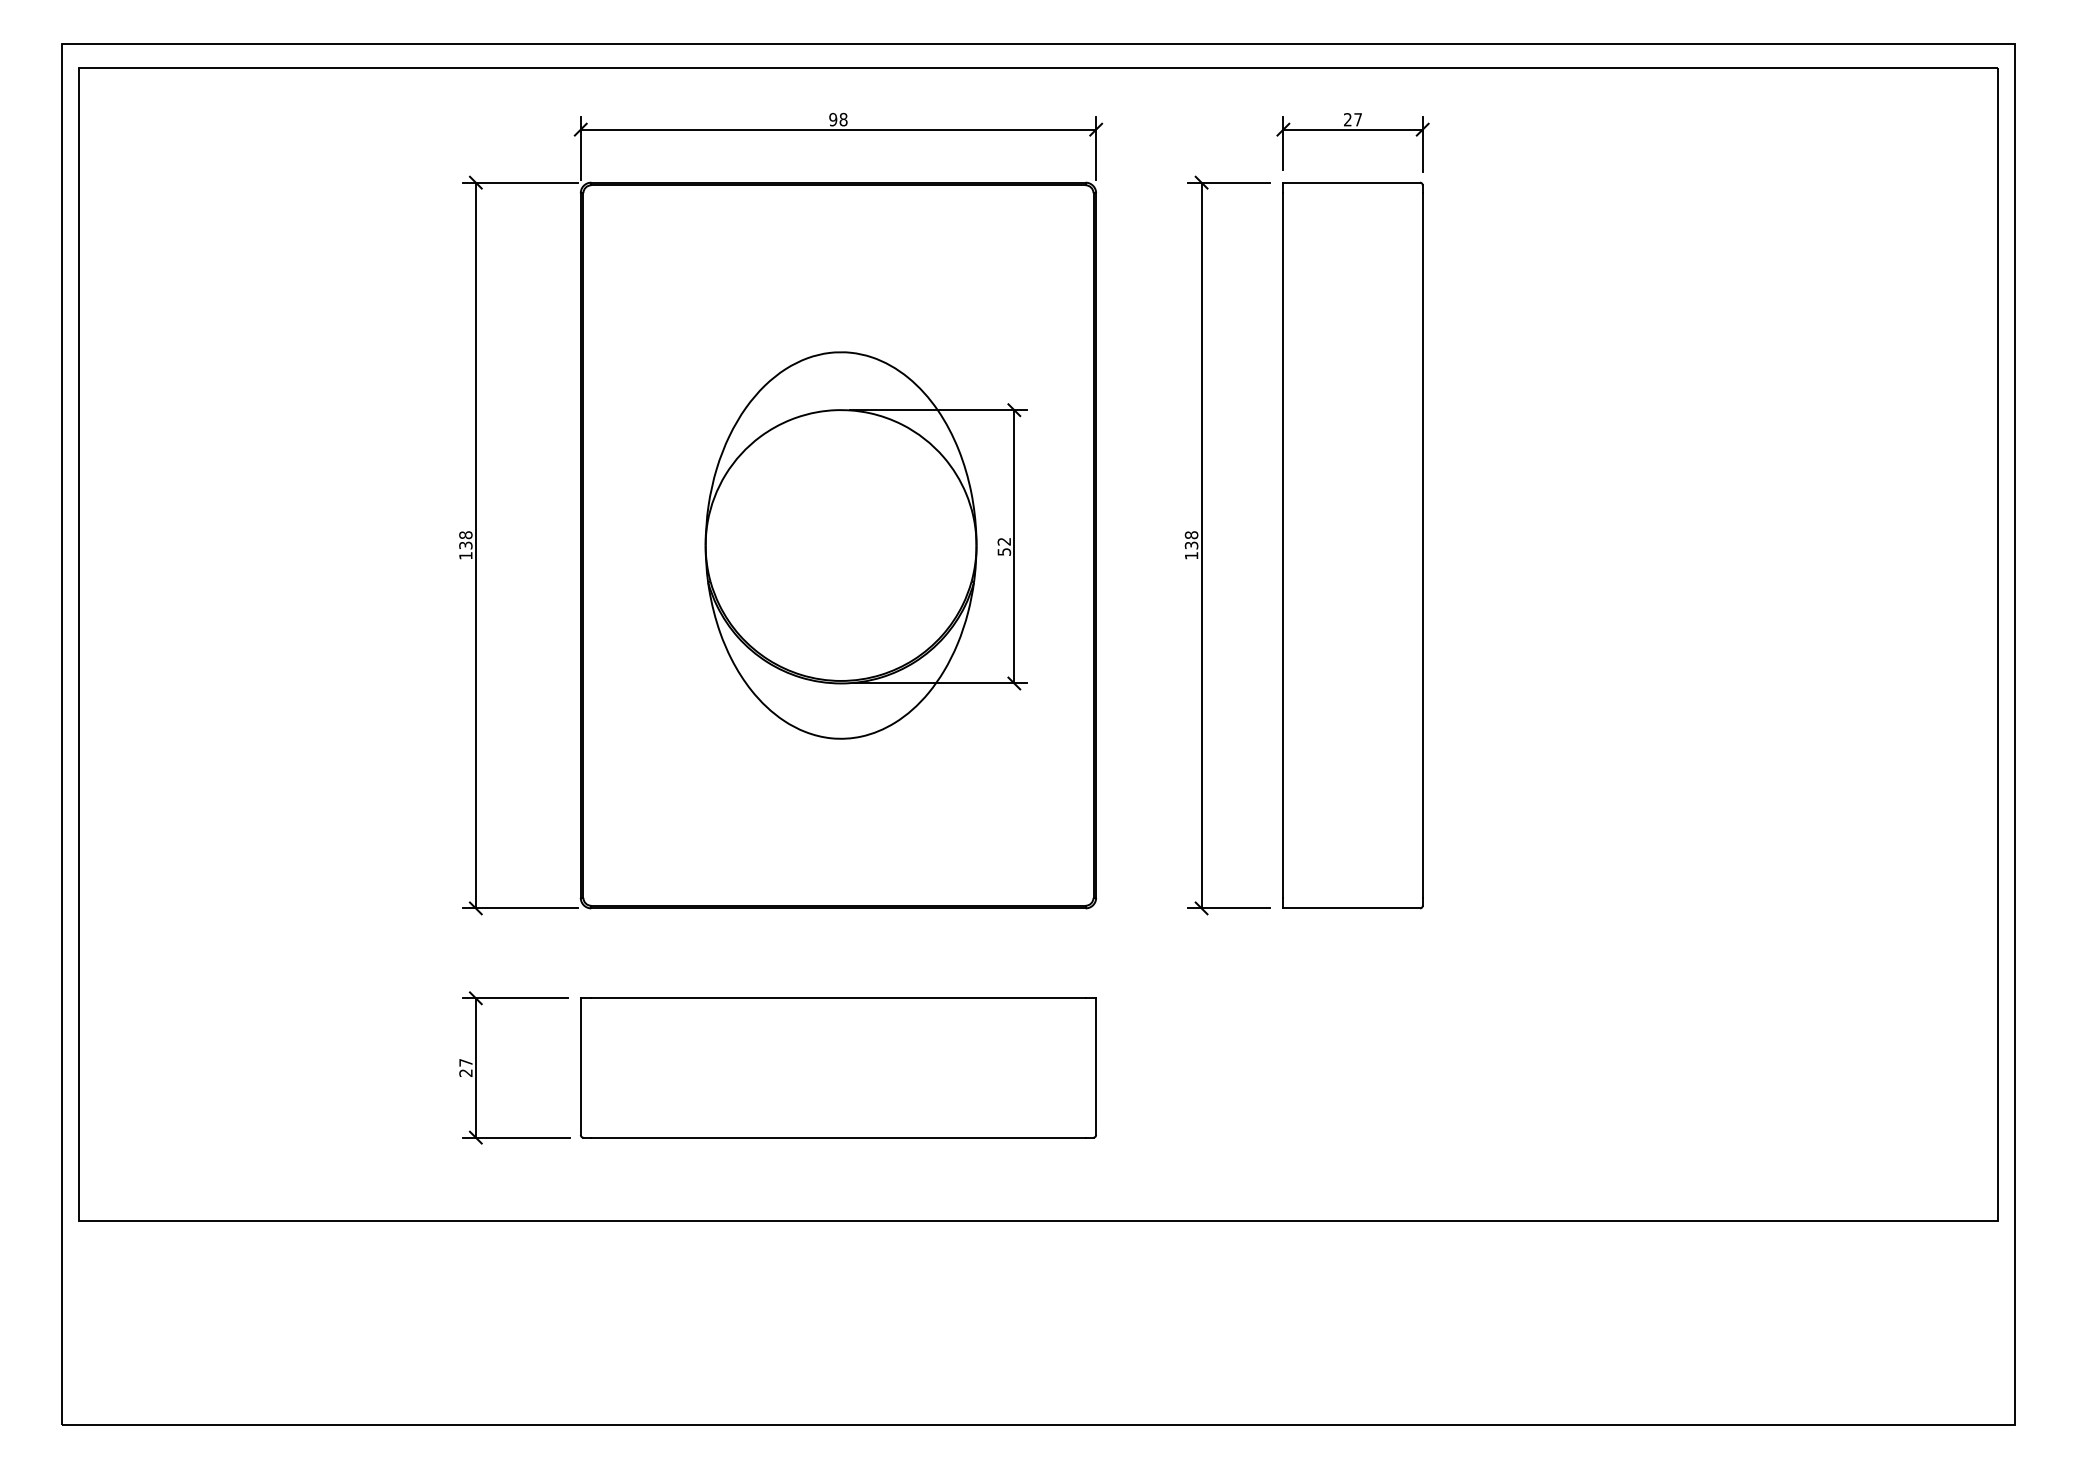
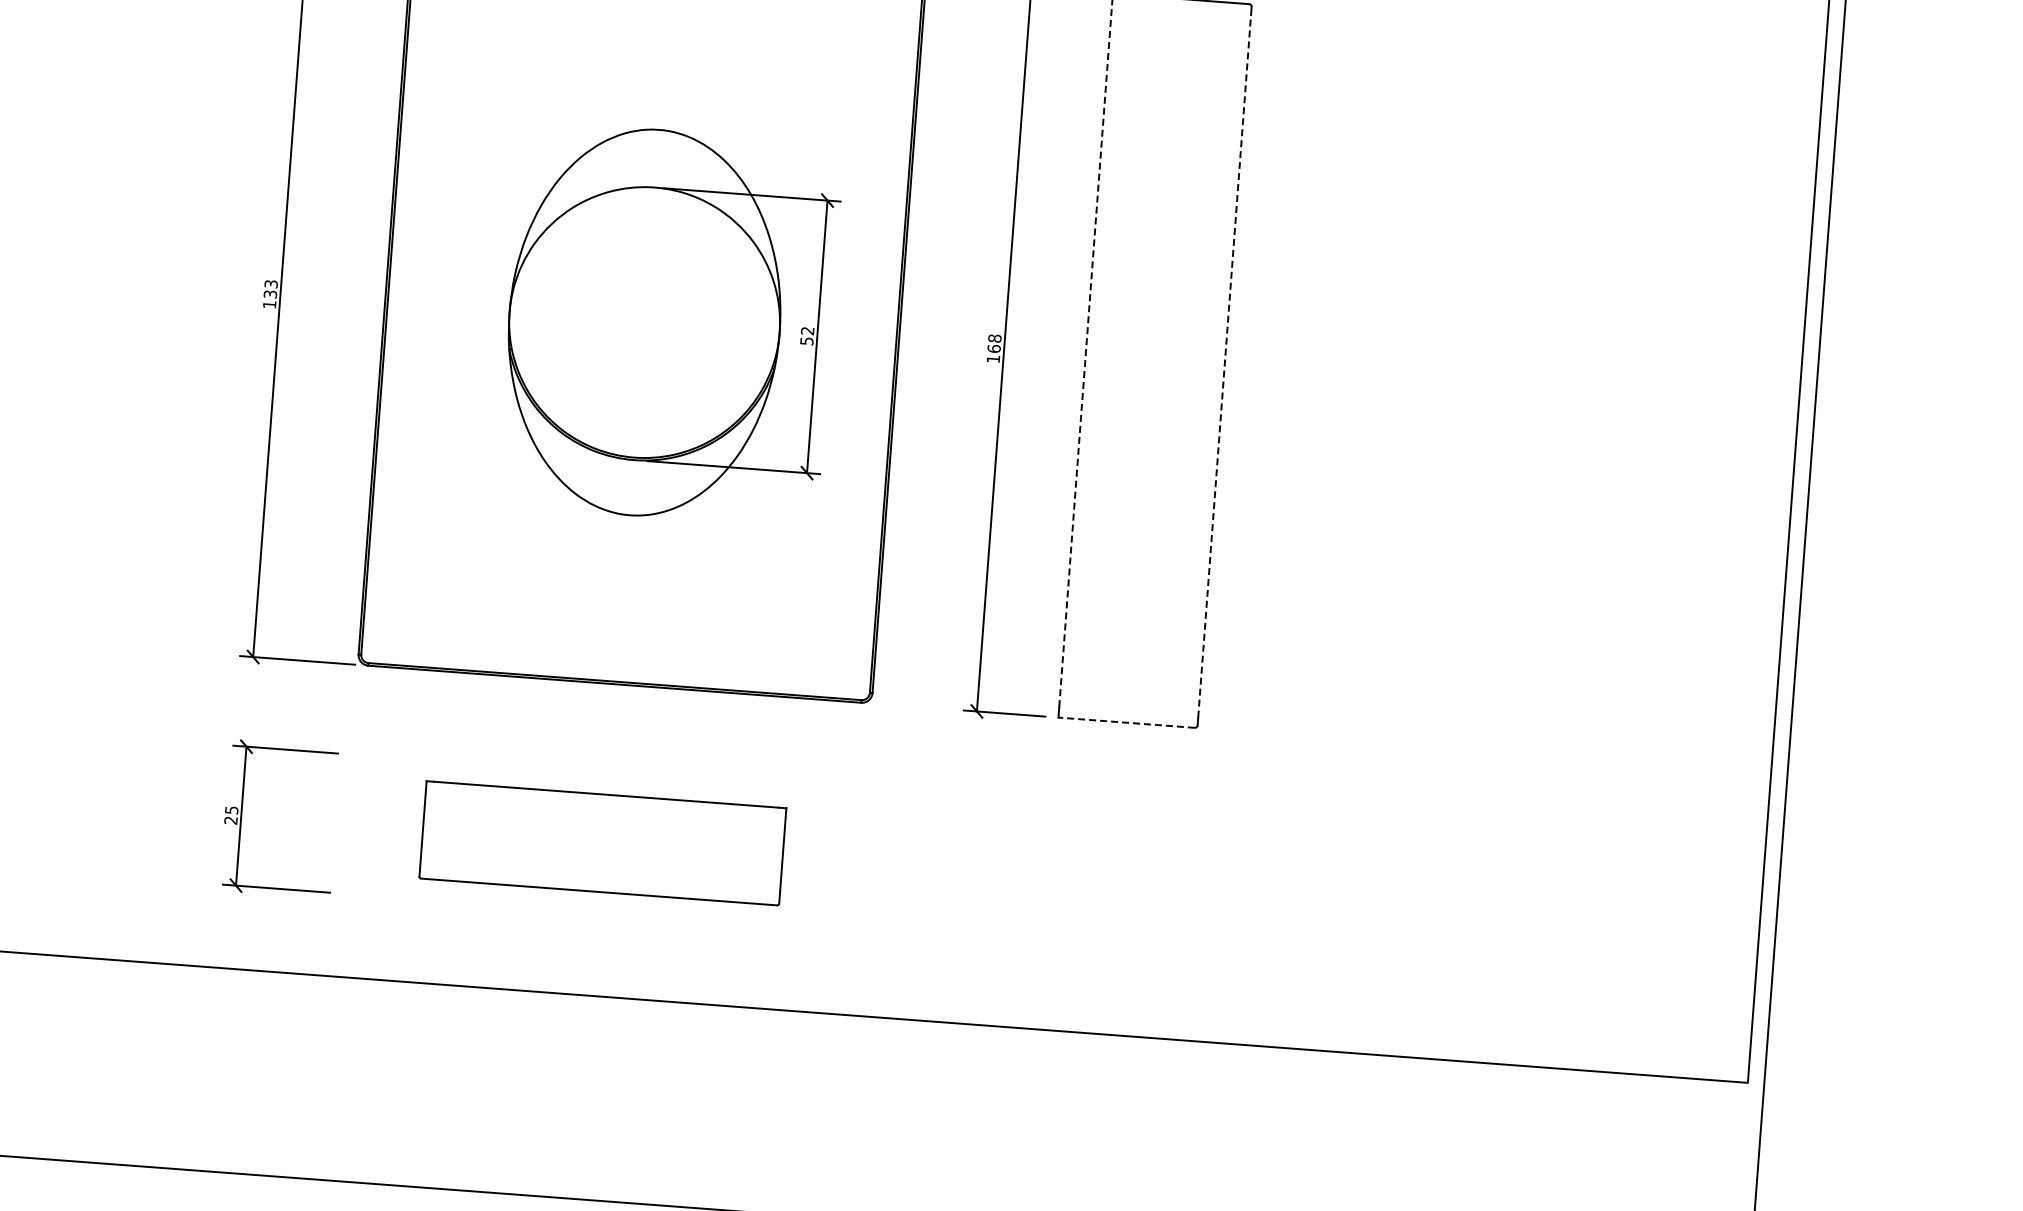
text: (465, 535) -> (270, 284), 138 -> 133
text: (1191, 545) -> (994, 348), 138 -> 168
line: (1283, 545) -> (1085, 355), solid -> dashed
line: (1422, 545) -> (1224, 366), solid -> dashed
line: (1351, 908) -> (1126, 722), solid -> dashed
text: (465, 1062) -> (231, 809), 27 -> 25
part: (838, 1067) -> (602, 842), size x0.7

